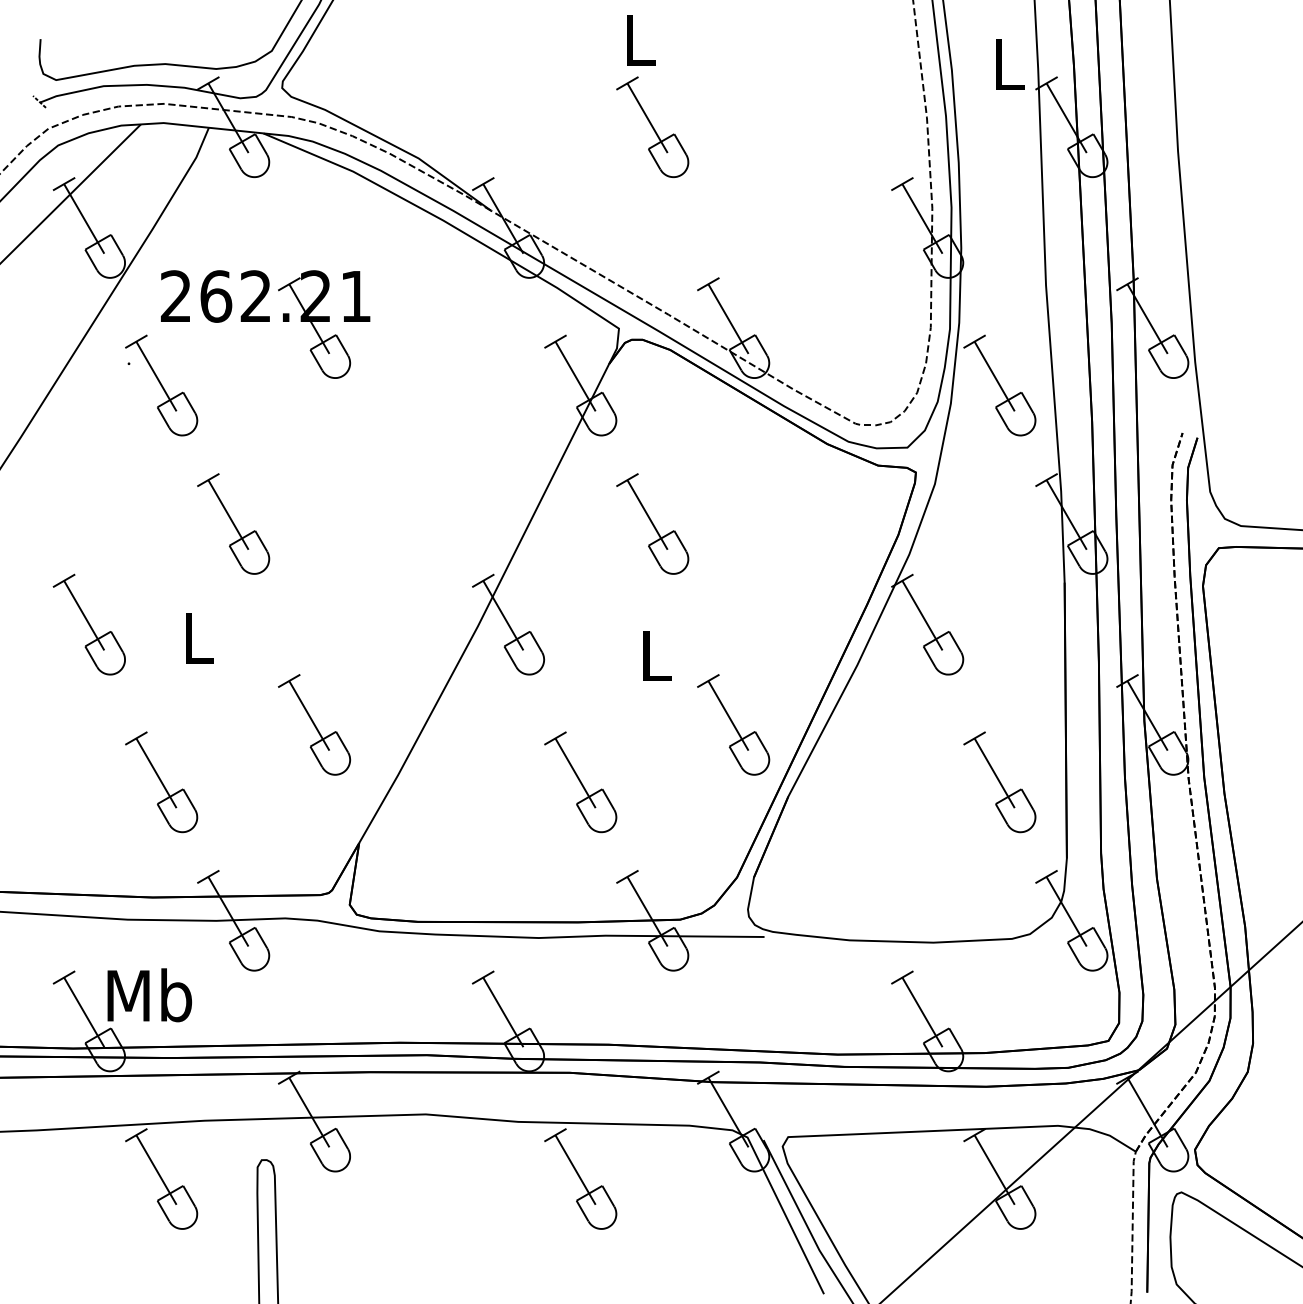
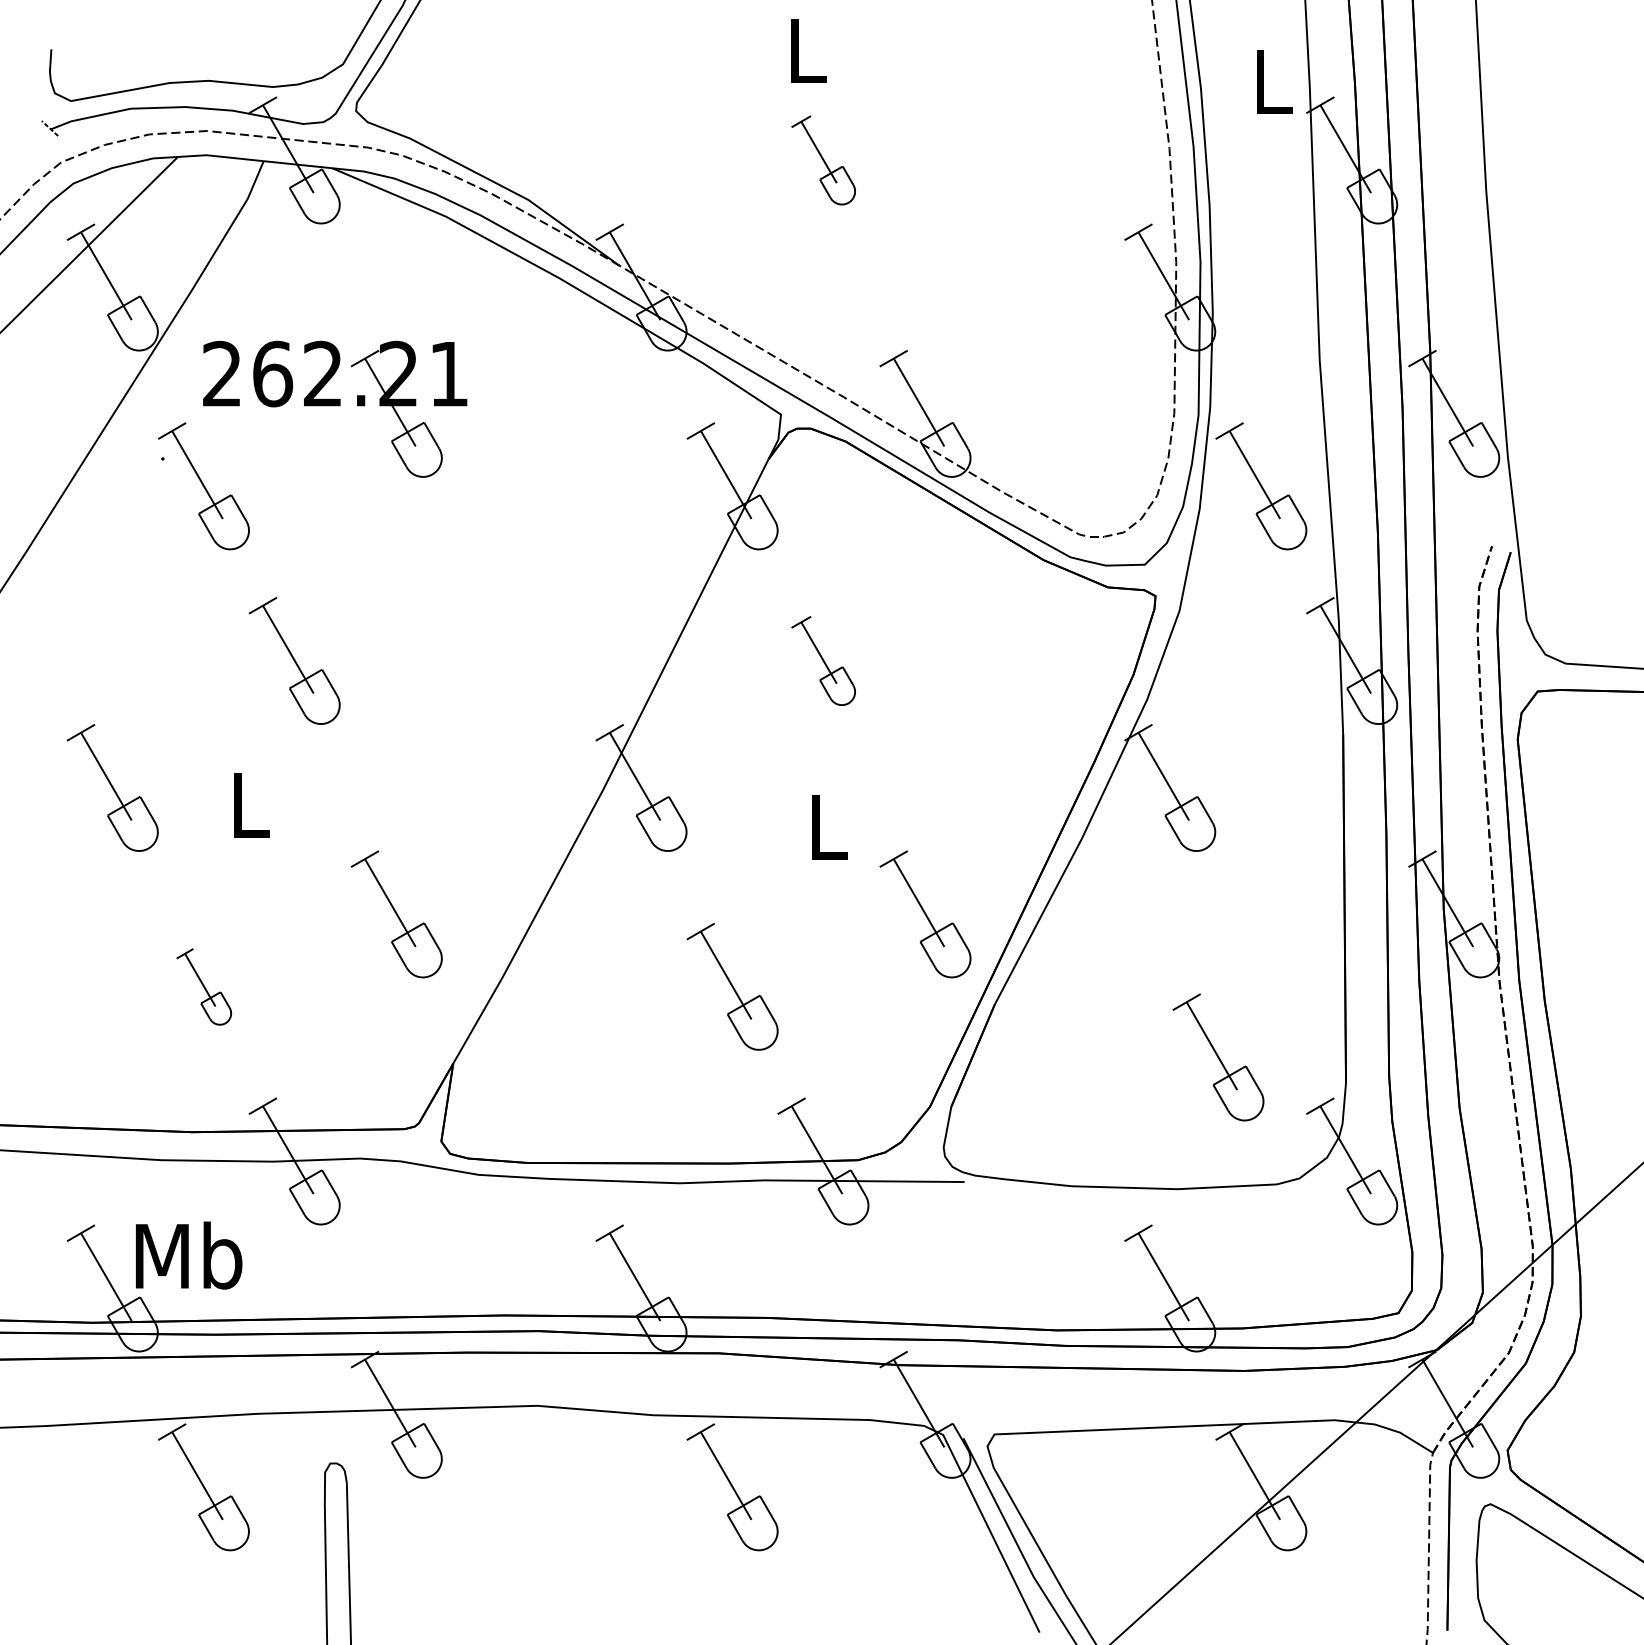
part: (652, 126) -> (823, 159), size x0.7
part: (652, 523) -> (823, 660), size x0.7
part: (161, 782) -> (203, 987), size x0.6
part: (999, 782) -> (1218, 1057), moved

